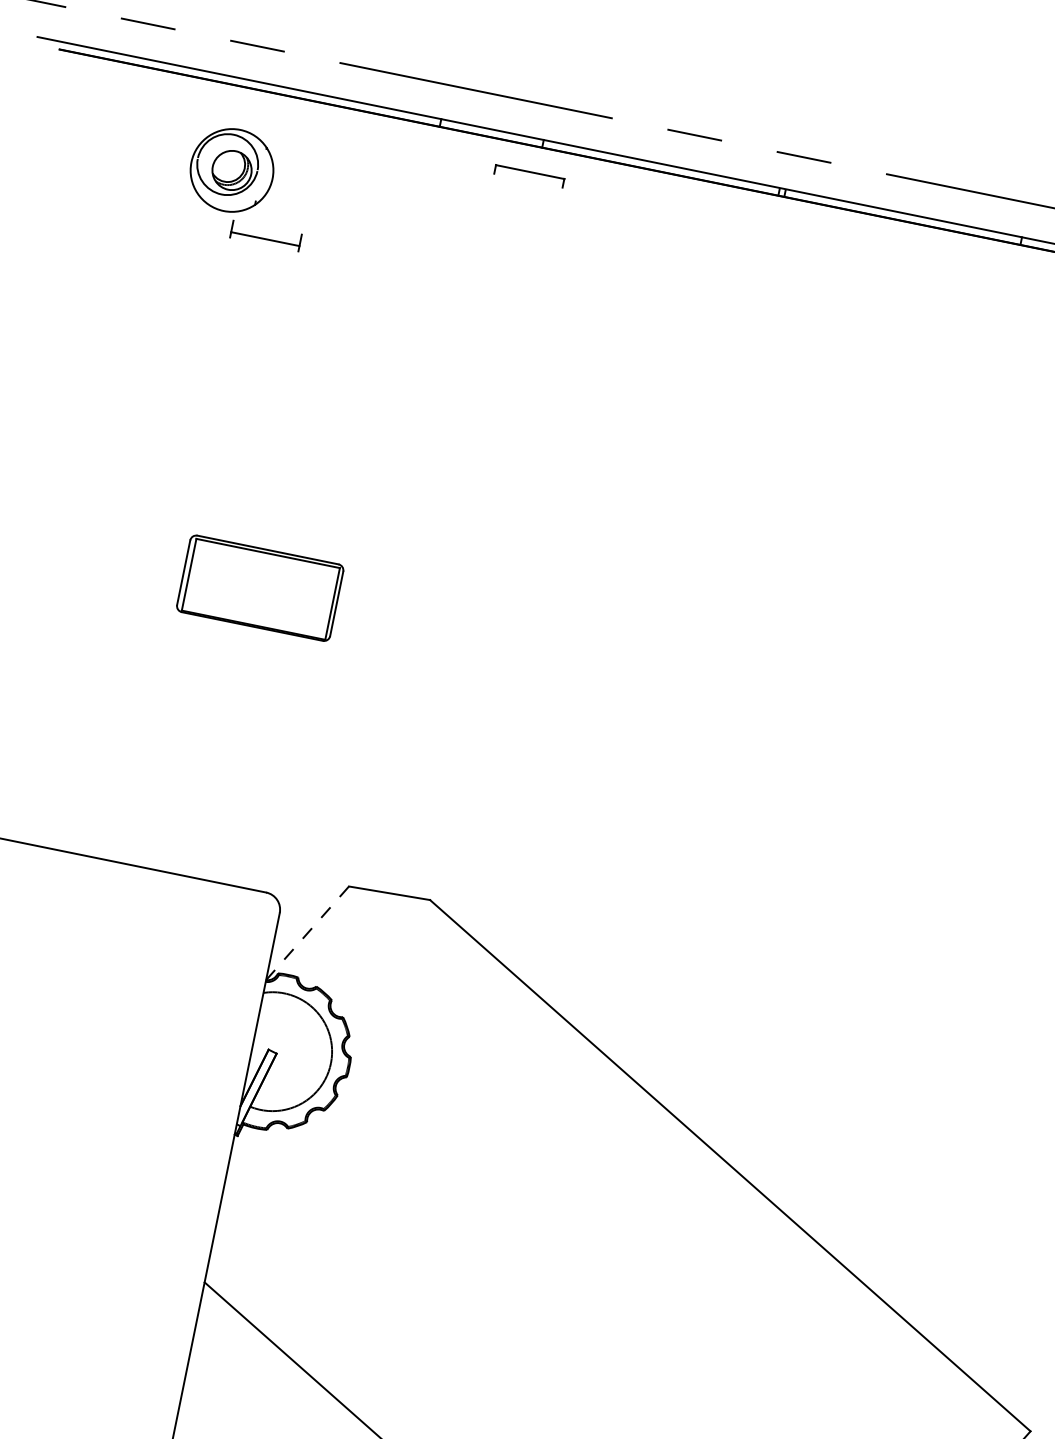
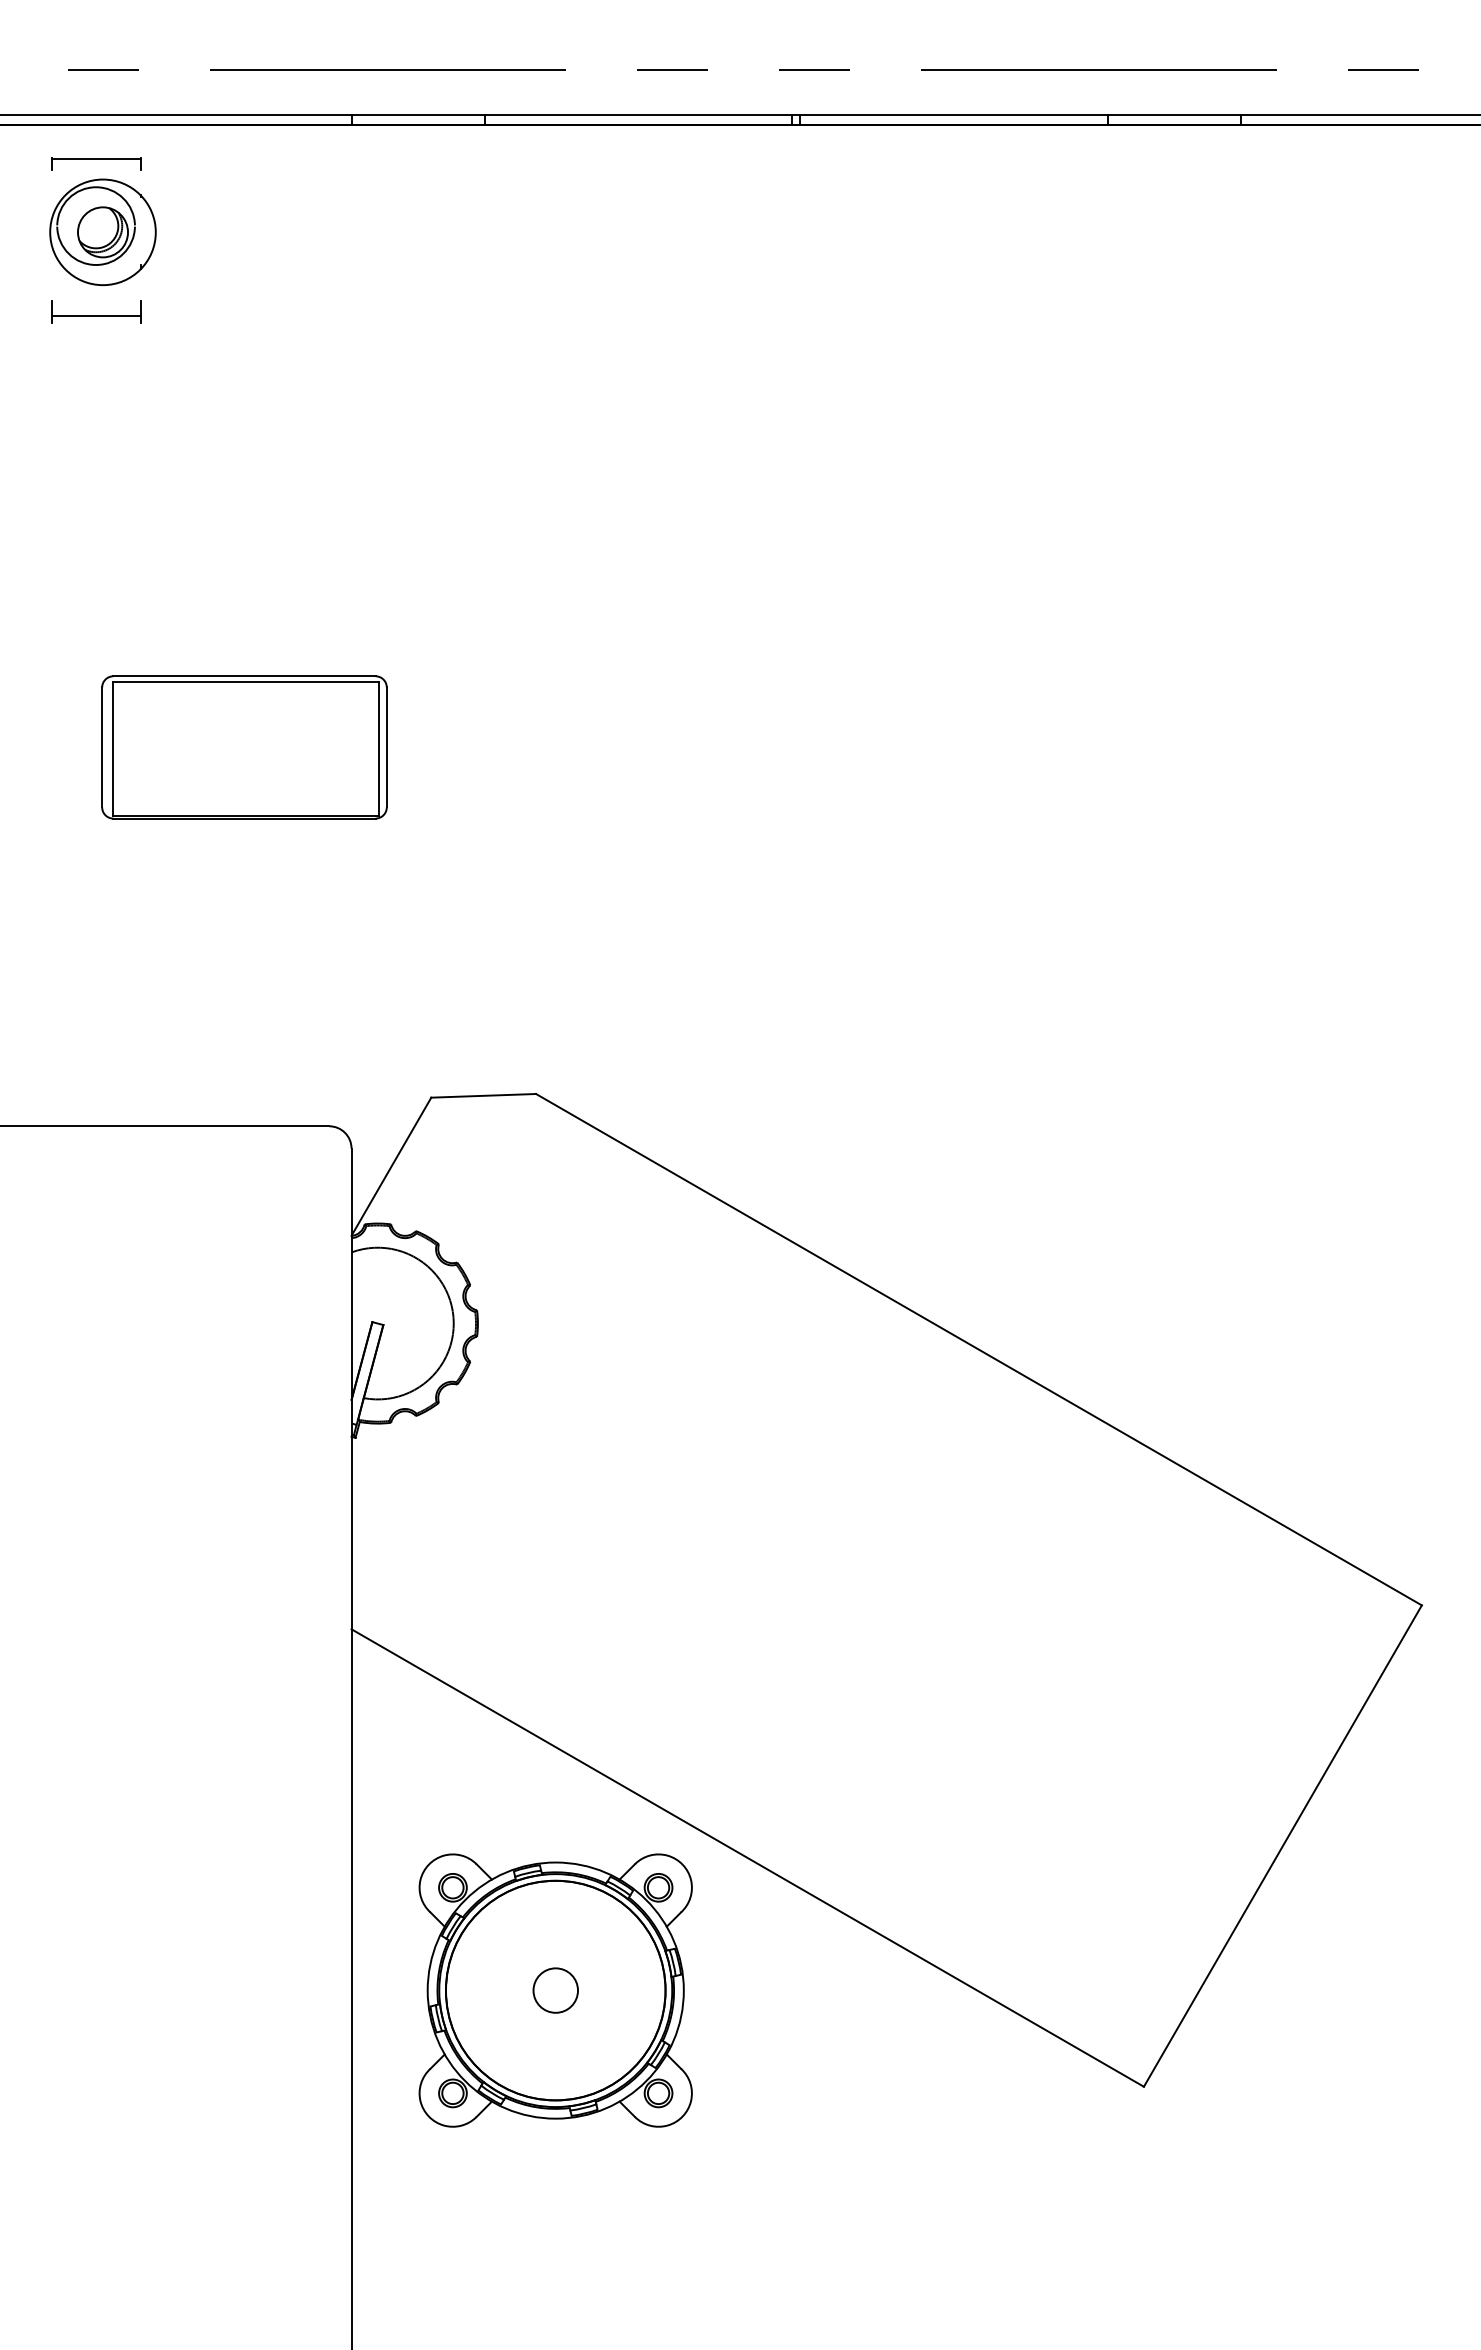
part: (529, 175) -> (96, 163), moved
part: (266, 235) -> (96, 311), moved
part: (260, 588) -> (244, 747), size x1.43
line: (307, 933) -> (391, 1166), dashed -> solid

